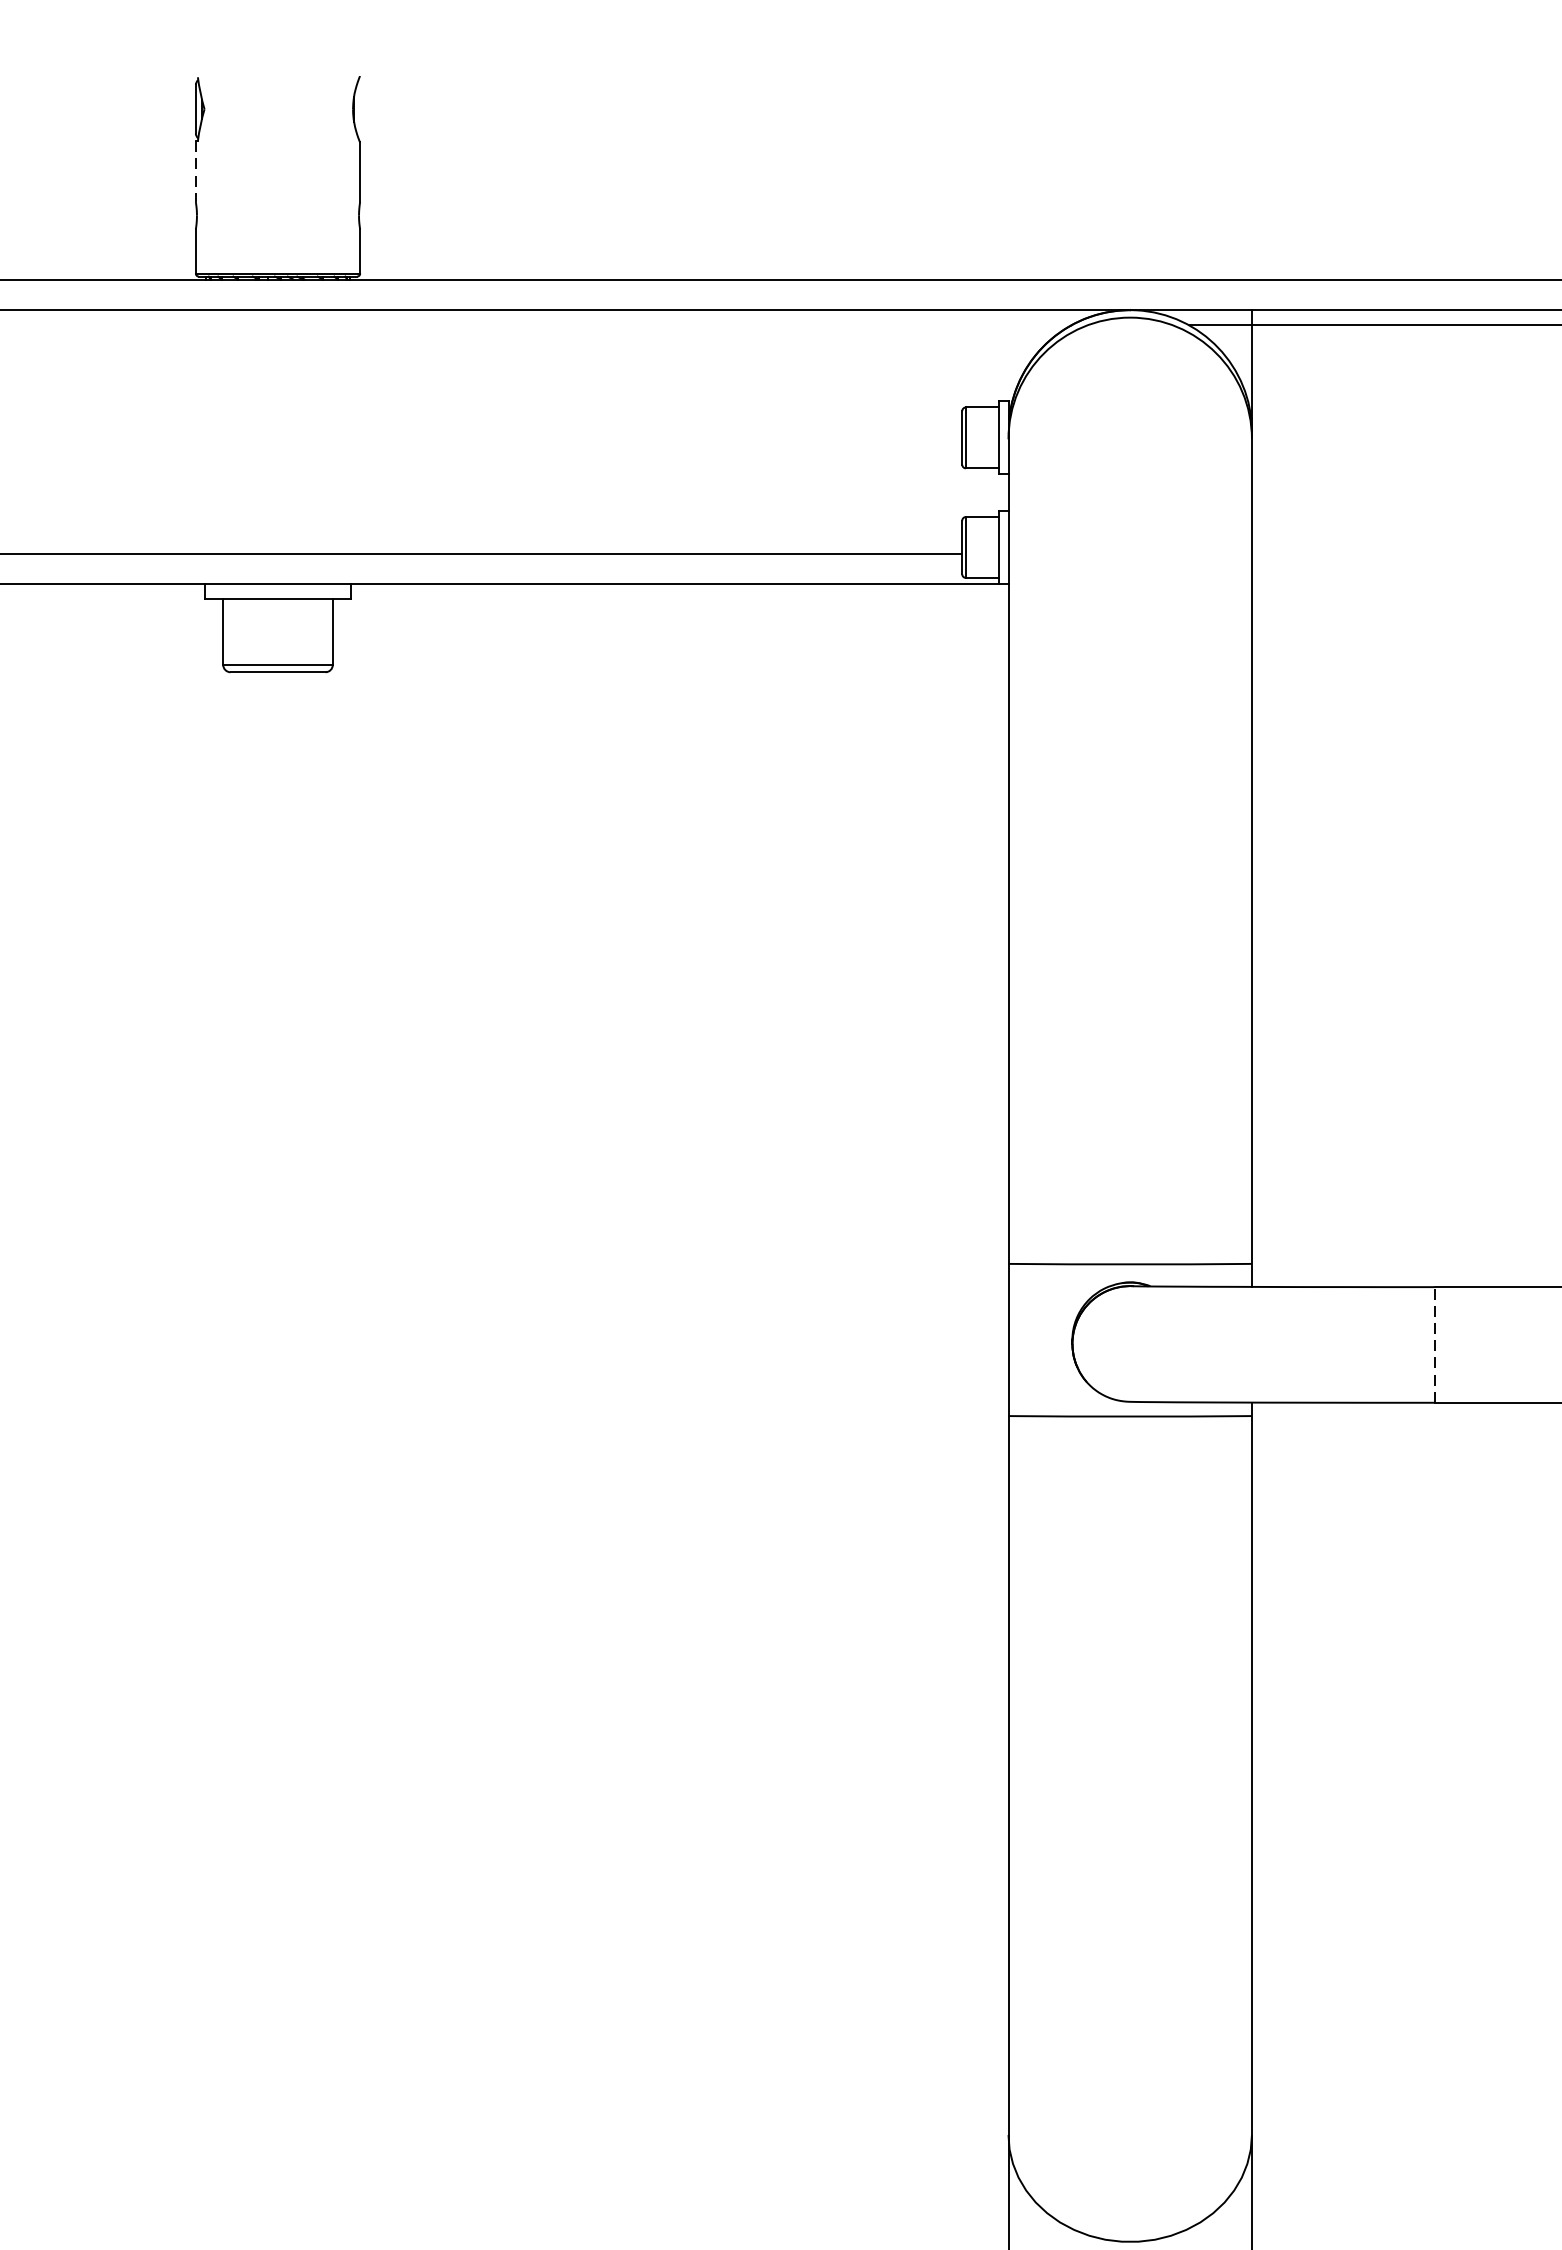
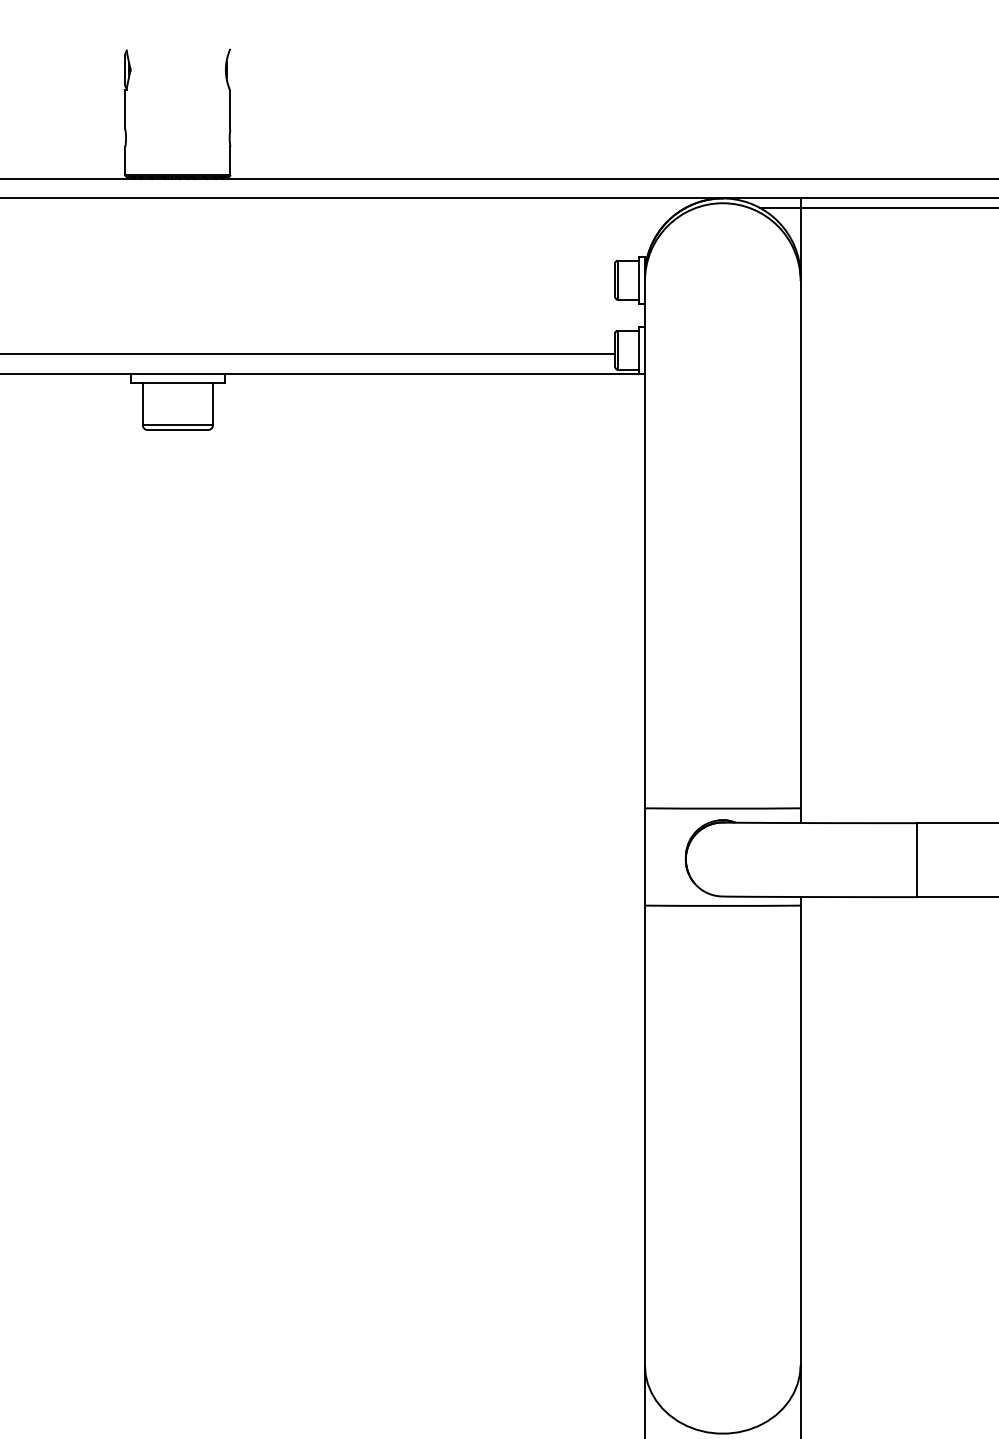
line: (196, 172) -> (125, 110), dashed -> solid
line: (1434, 1345) -> (917, 860), dashed -> solid

